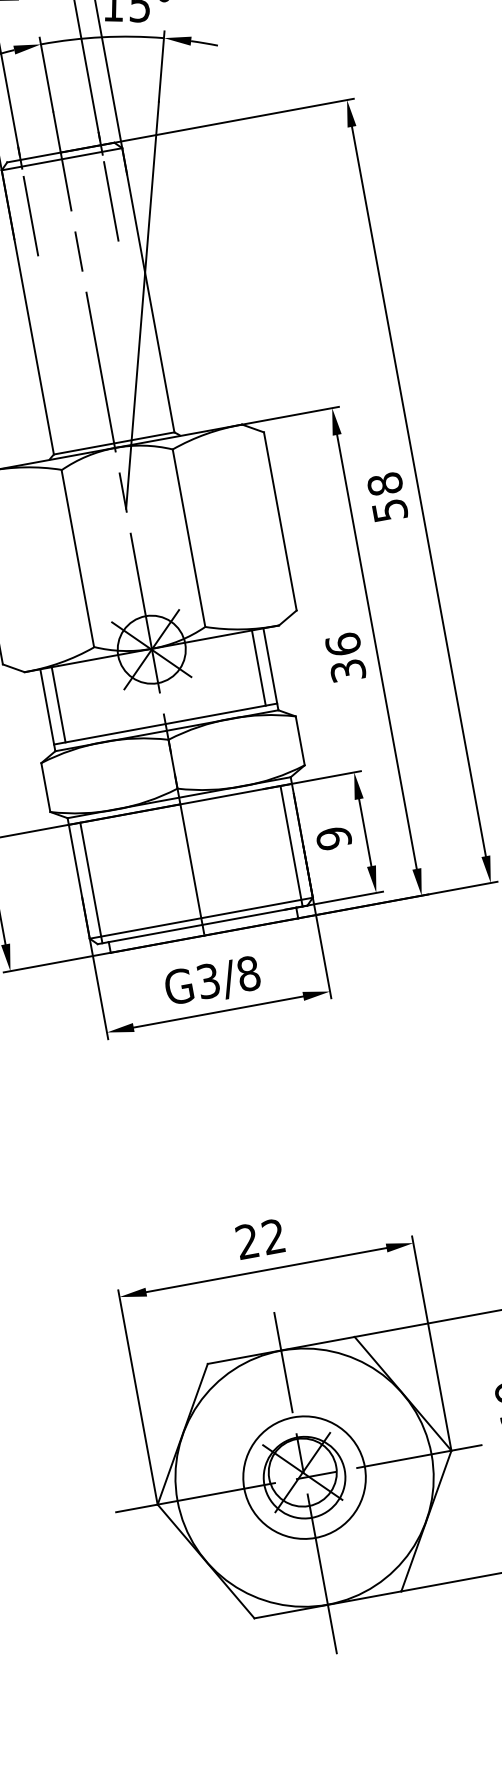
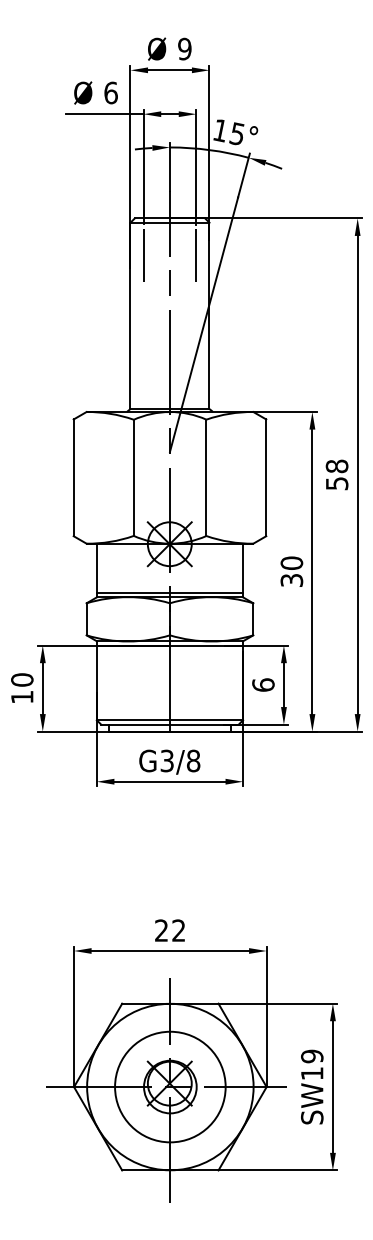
text: (342, 643) -> (291, 562), 36 -> 30
line: (258, 666) -> (235, 567), removed
line: (58, 703) -> (104, 567), removed
text: (333, 837) -> (263, 684), 9 -> 6
line: (291, 845) -> (235, 684), removed
line: (91, 881) -> (104, 684), removed
circle: (303, 1477) -> (169, 1086), size x1.4

